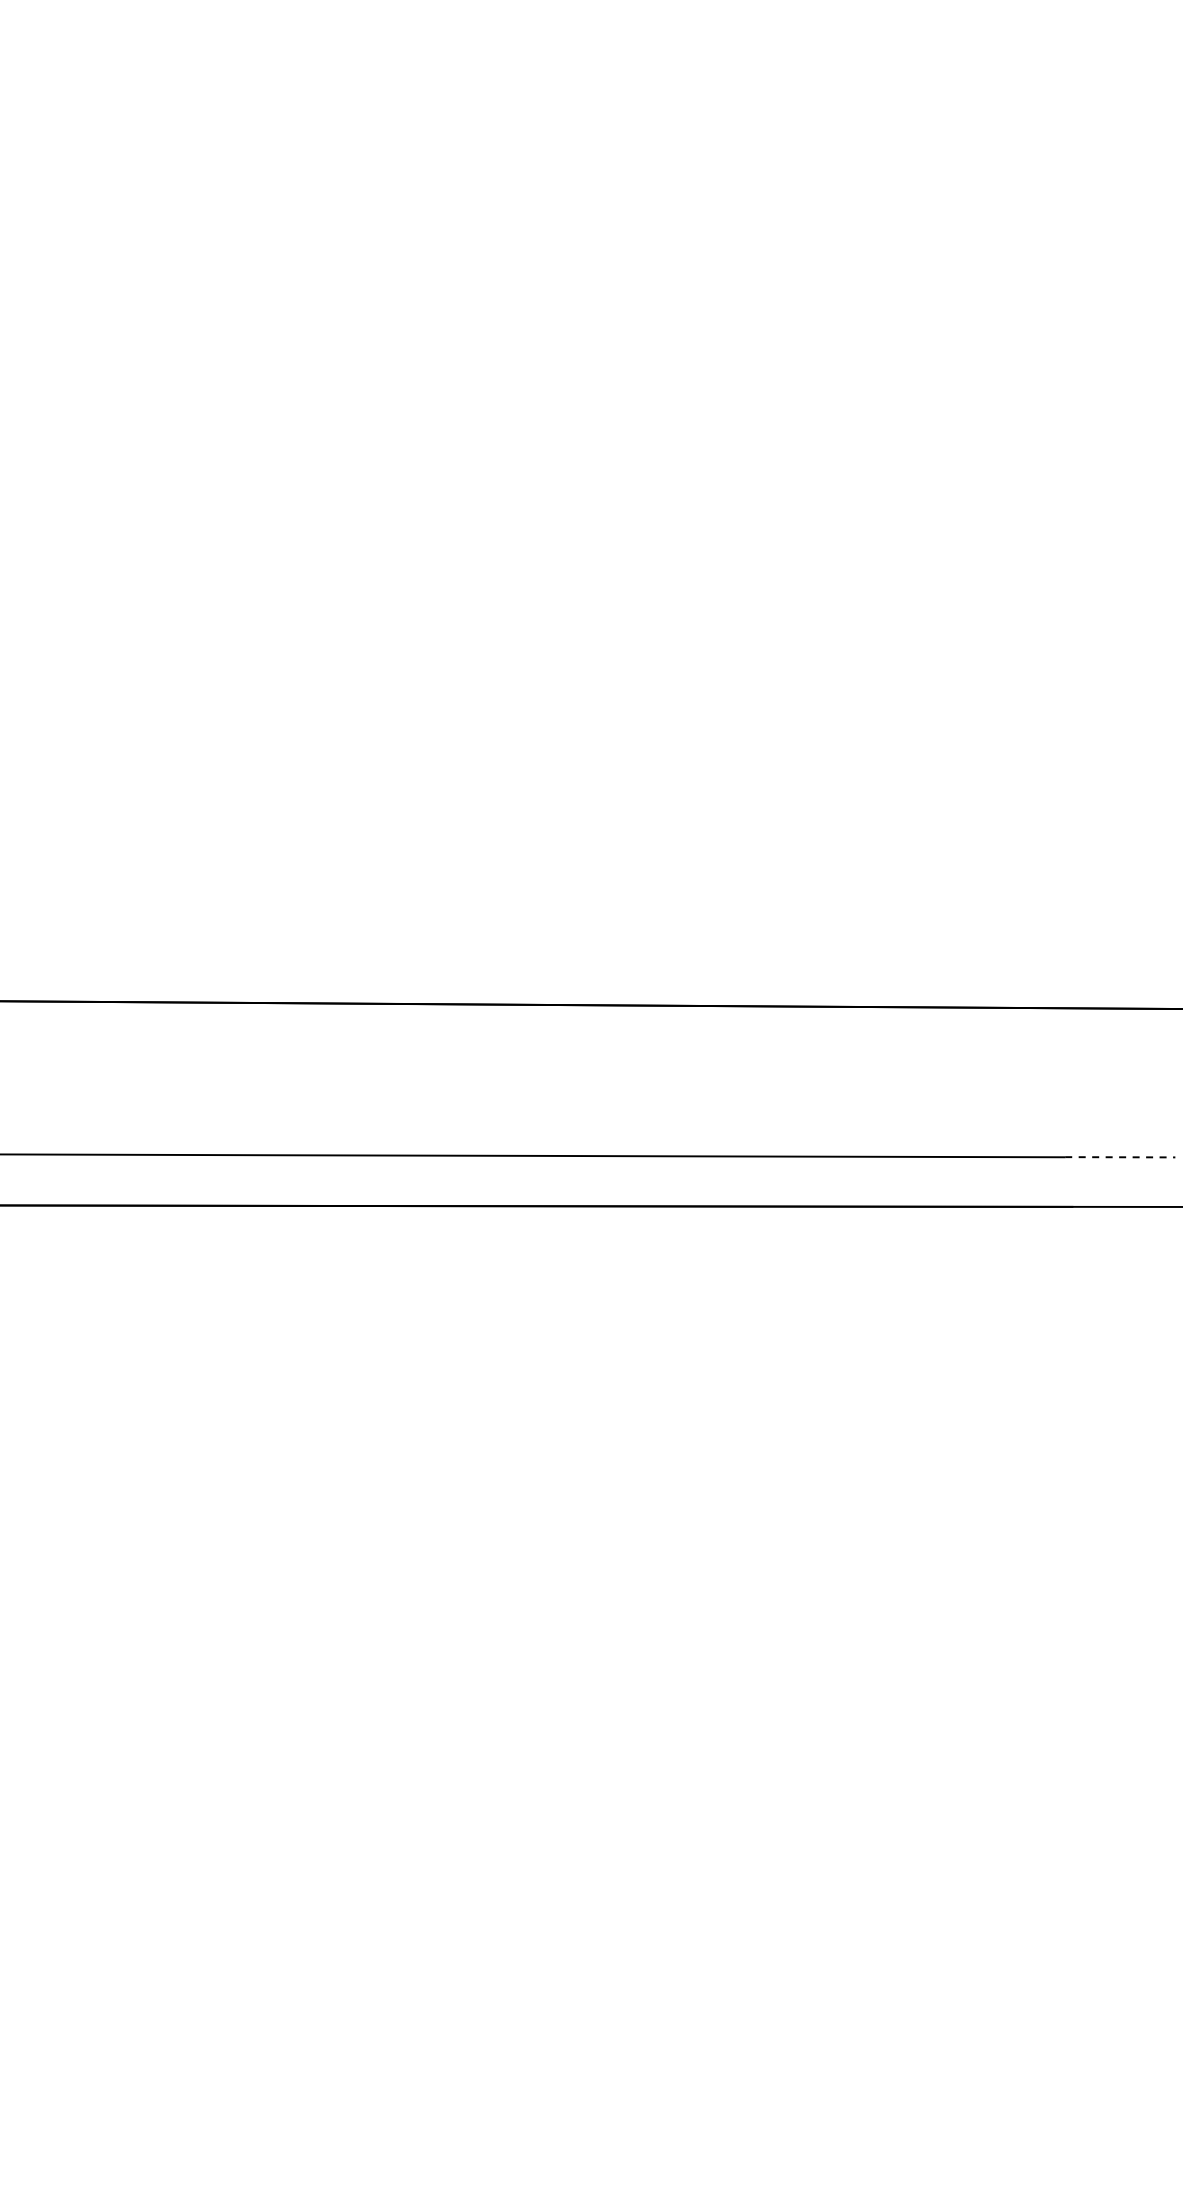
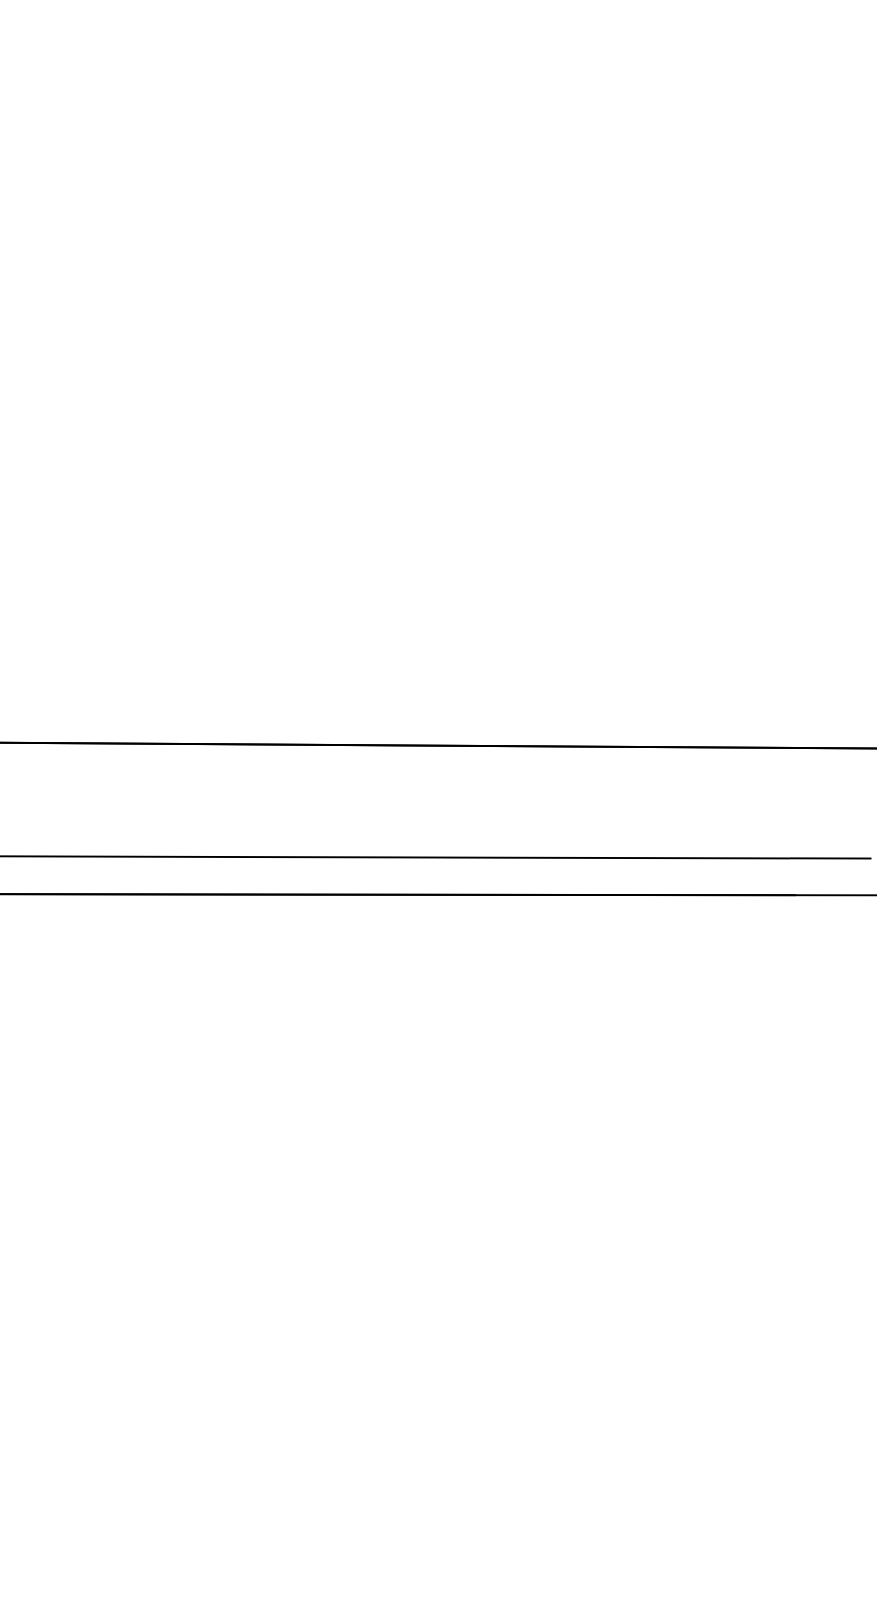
line: (1120, 1157) -> (830, 858), dashed -> solid

